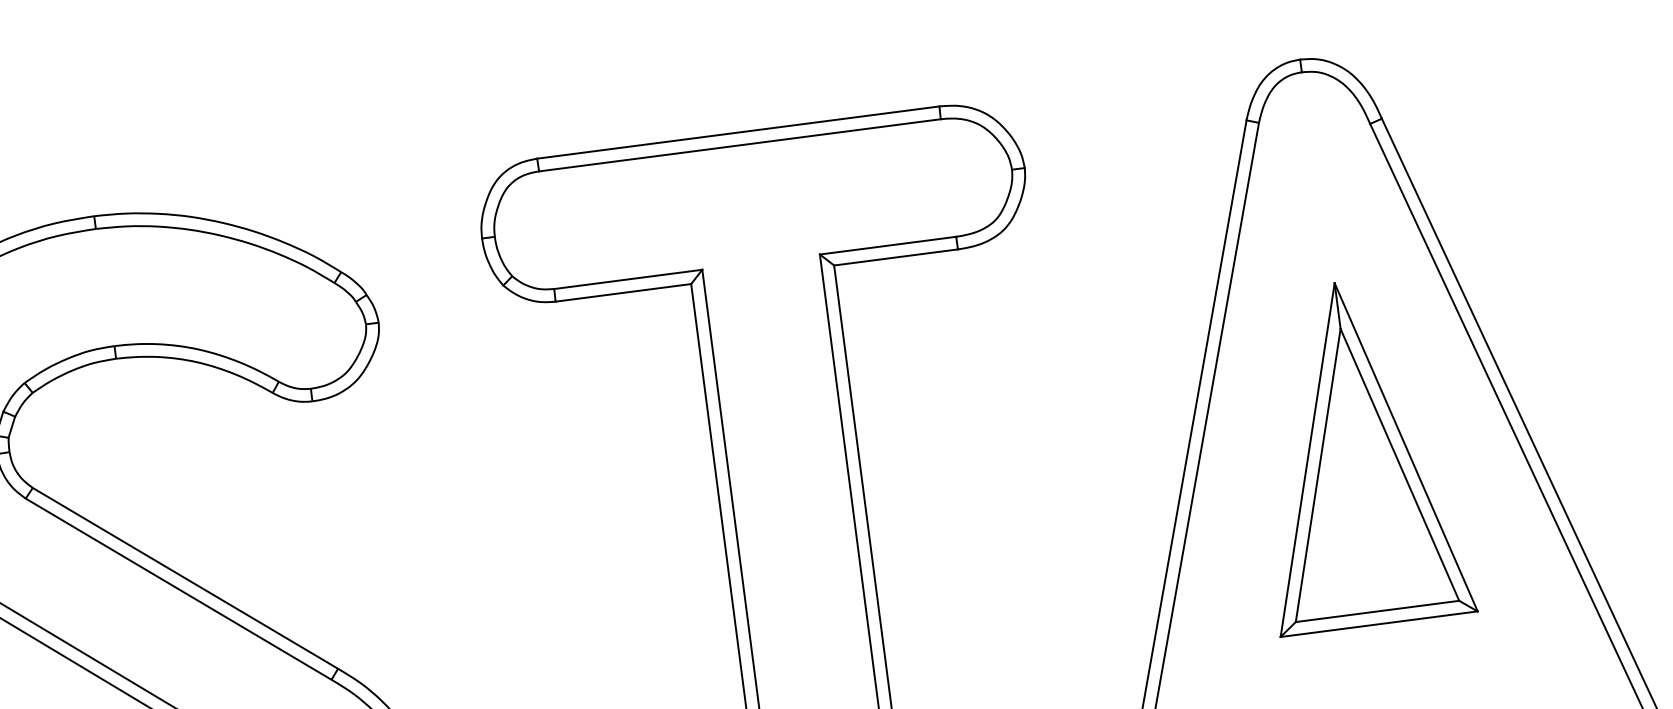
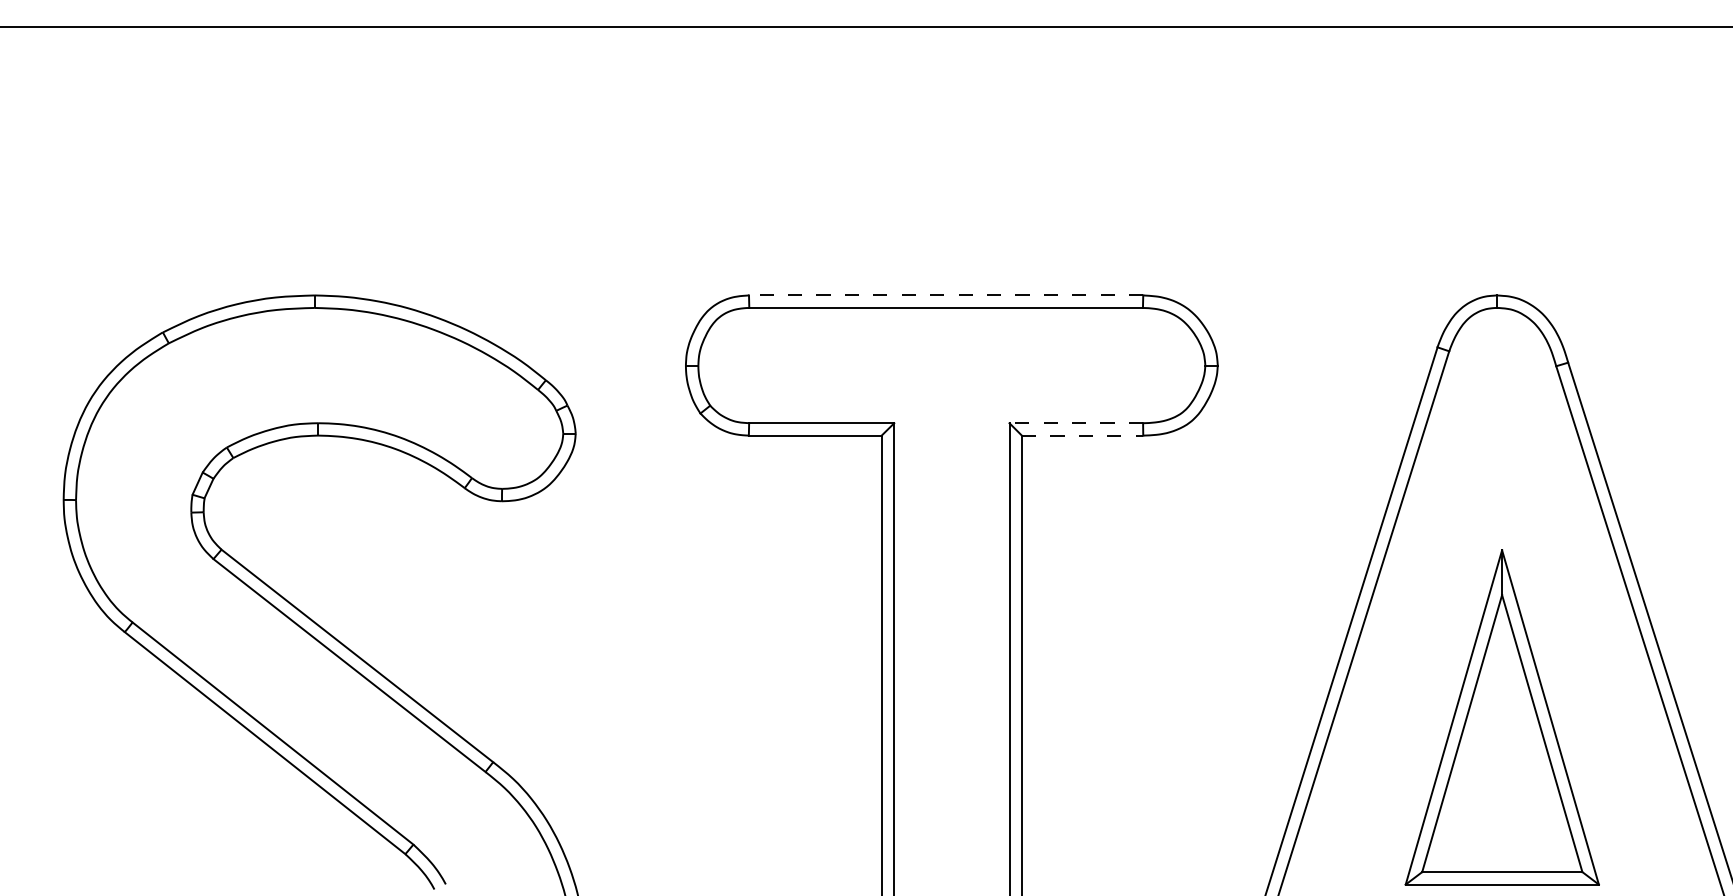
line: (737, 132) -> (945, 295), solid -> dashed
line: (888, 245) -> (1076, 423), solid -> dashed
line: (895, 257) -> (1082, 435), solid -> dashed
part: (1356, 453) -> (1501, 717), moved

